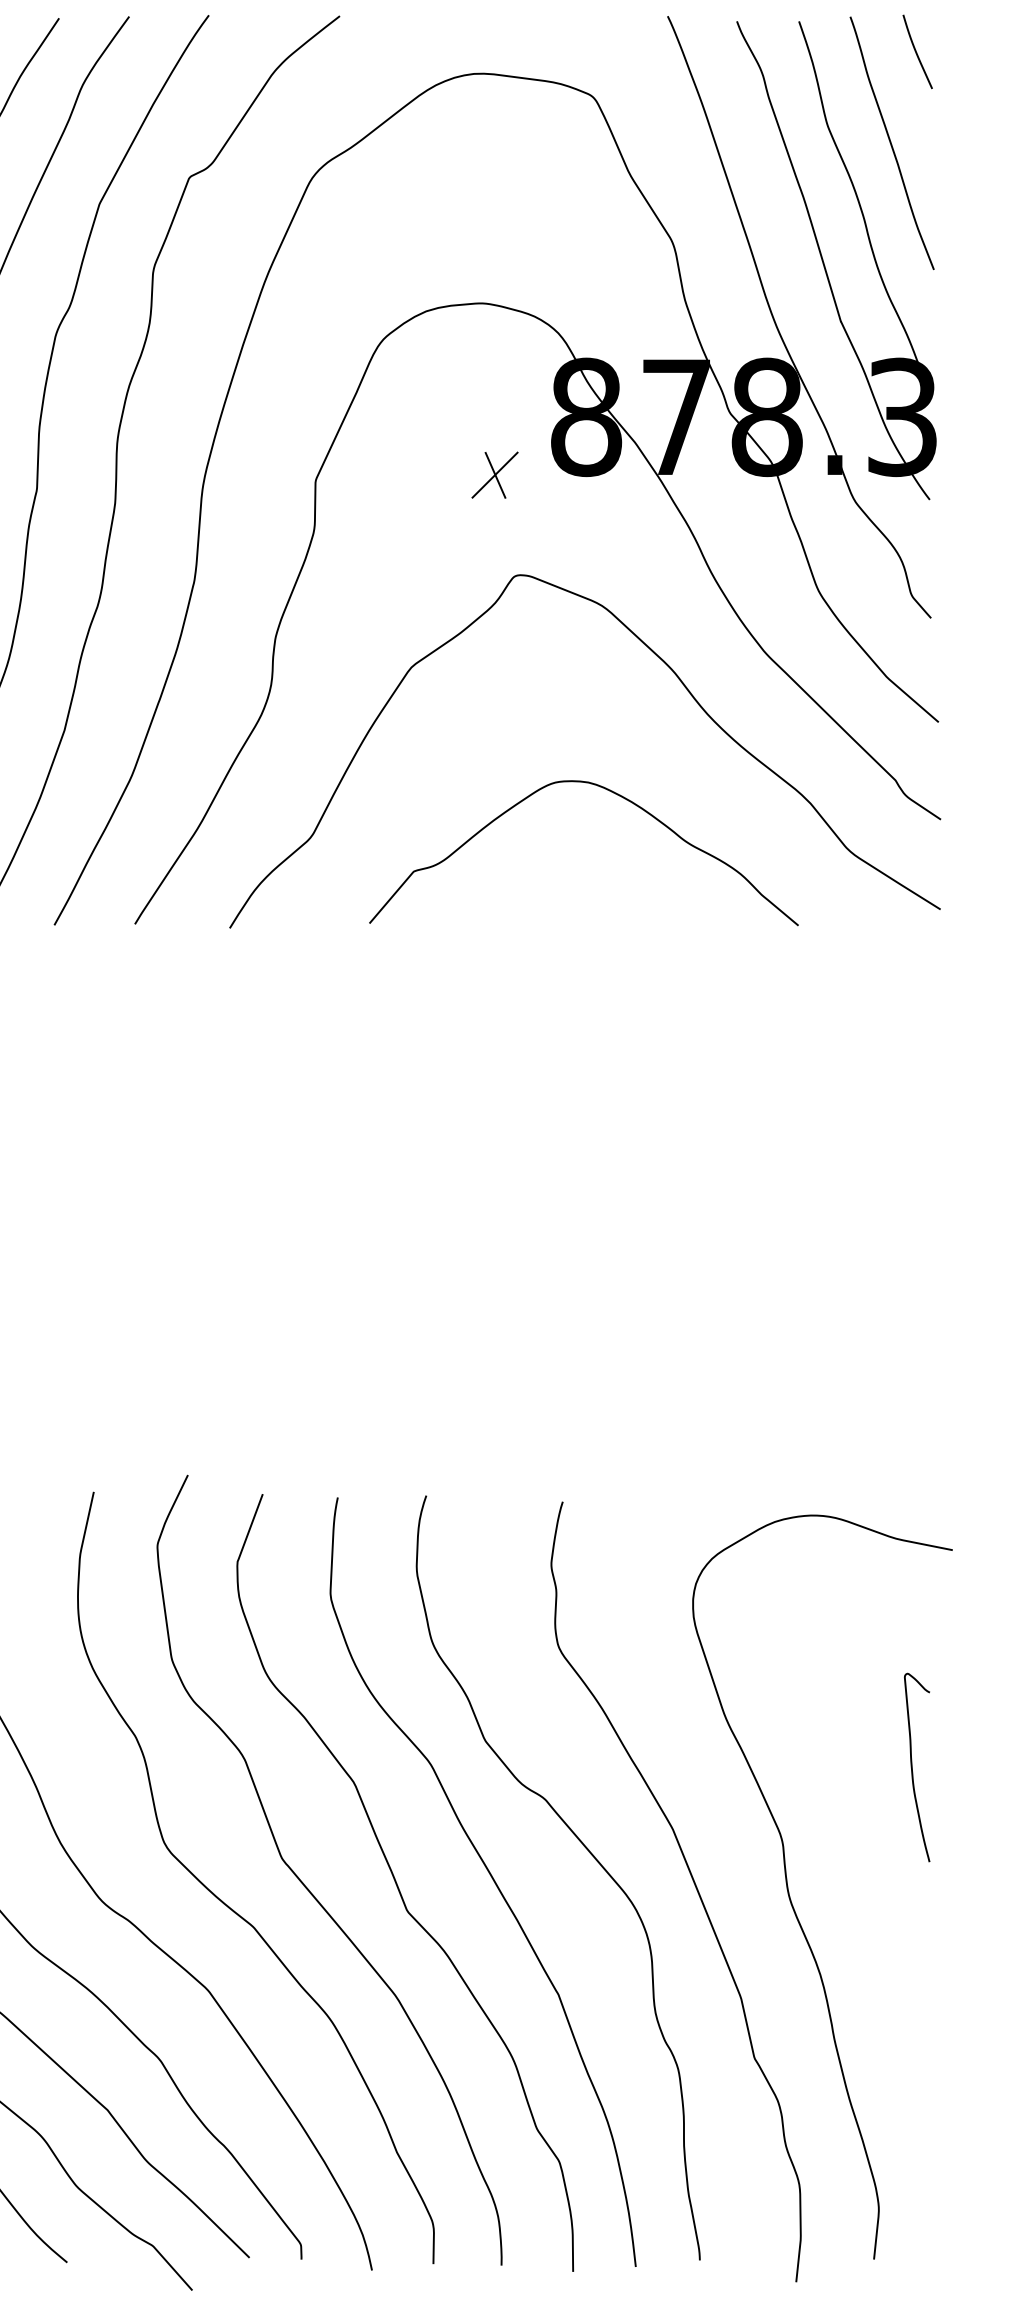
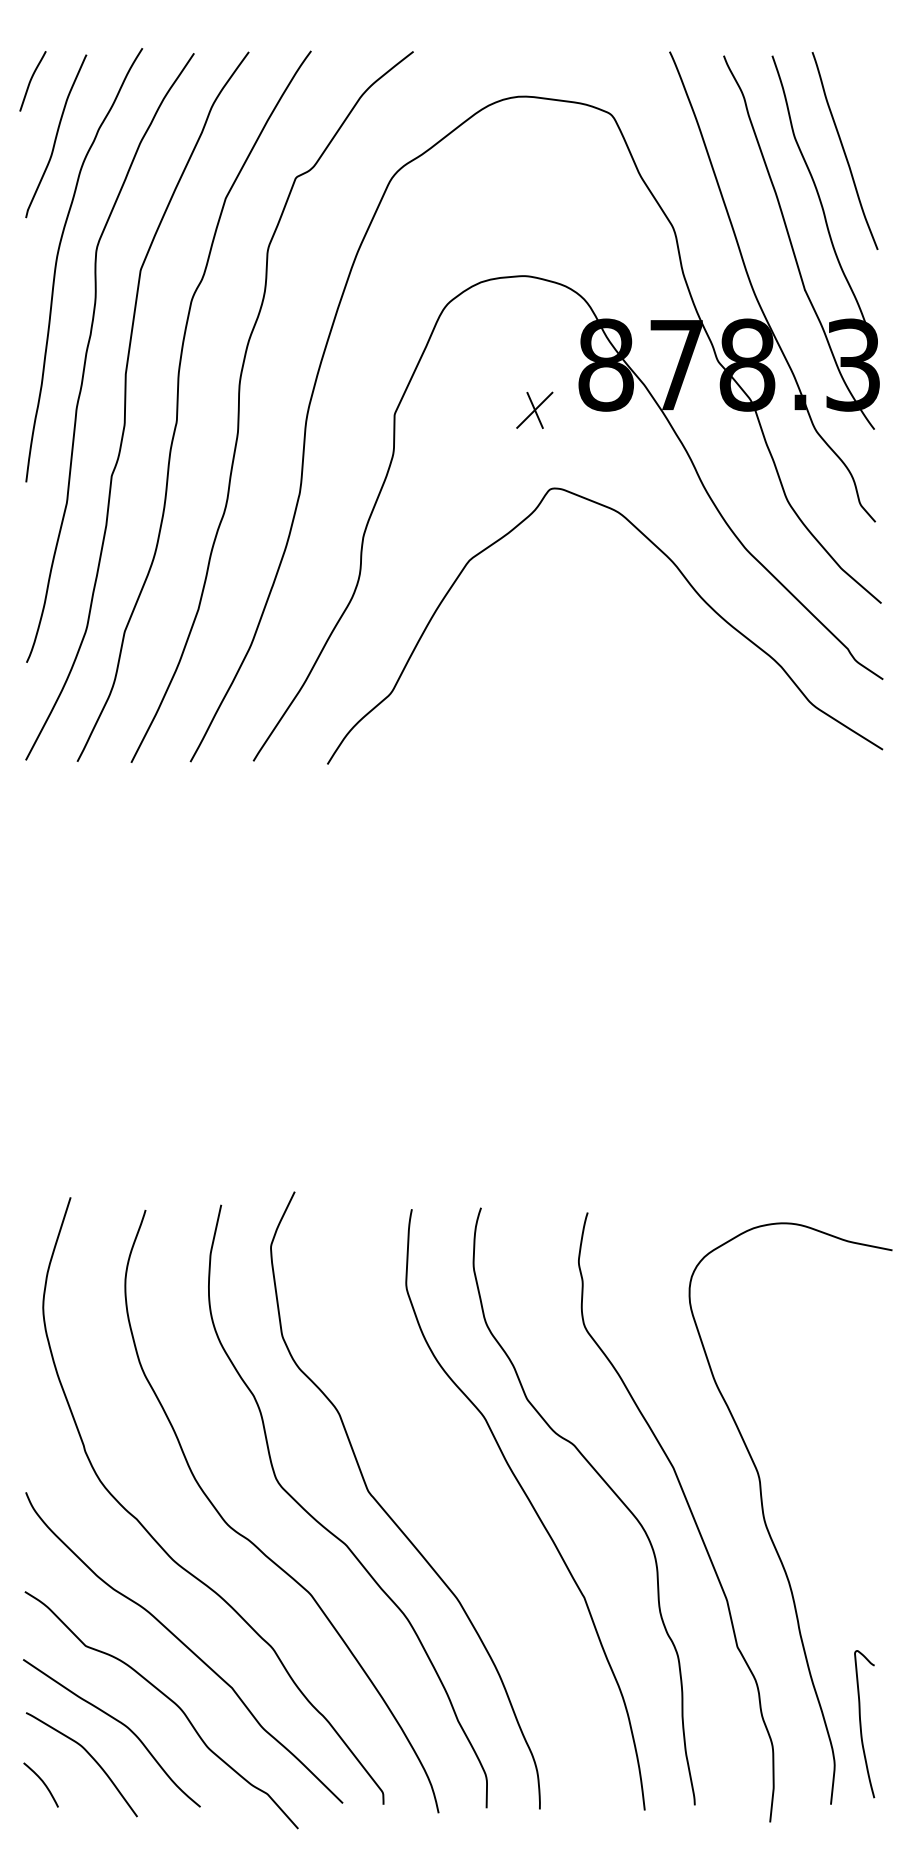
curve: (916, 51) -> (864, 79), removed
curve: (613, 794) -> (627, 659), removed
curve: (913, 1767) -> (861, 1724), moved
curve: (398, 1885) -> (459, 1512), removed

